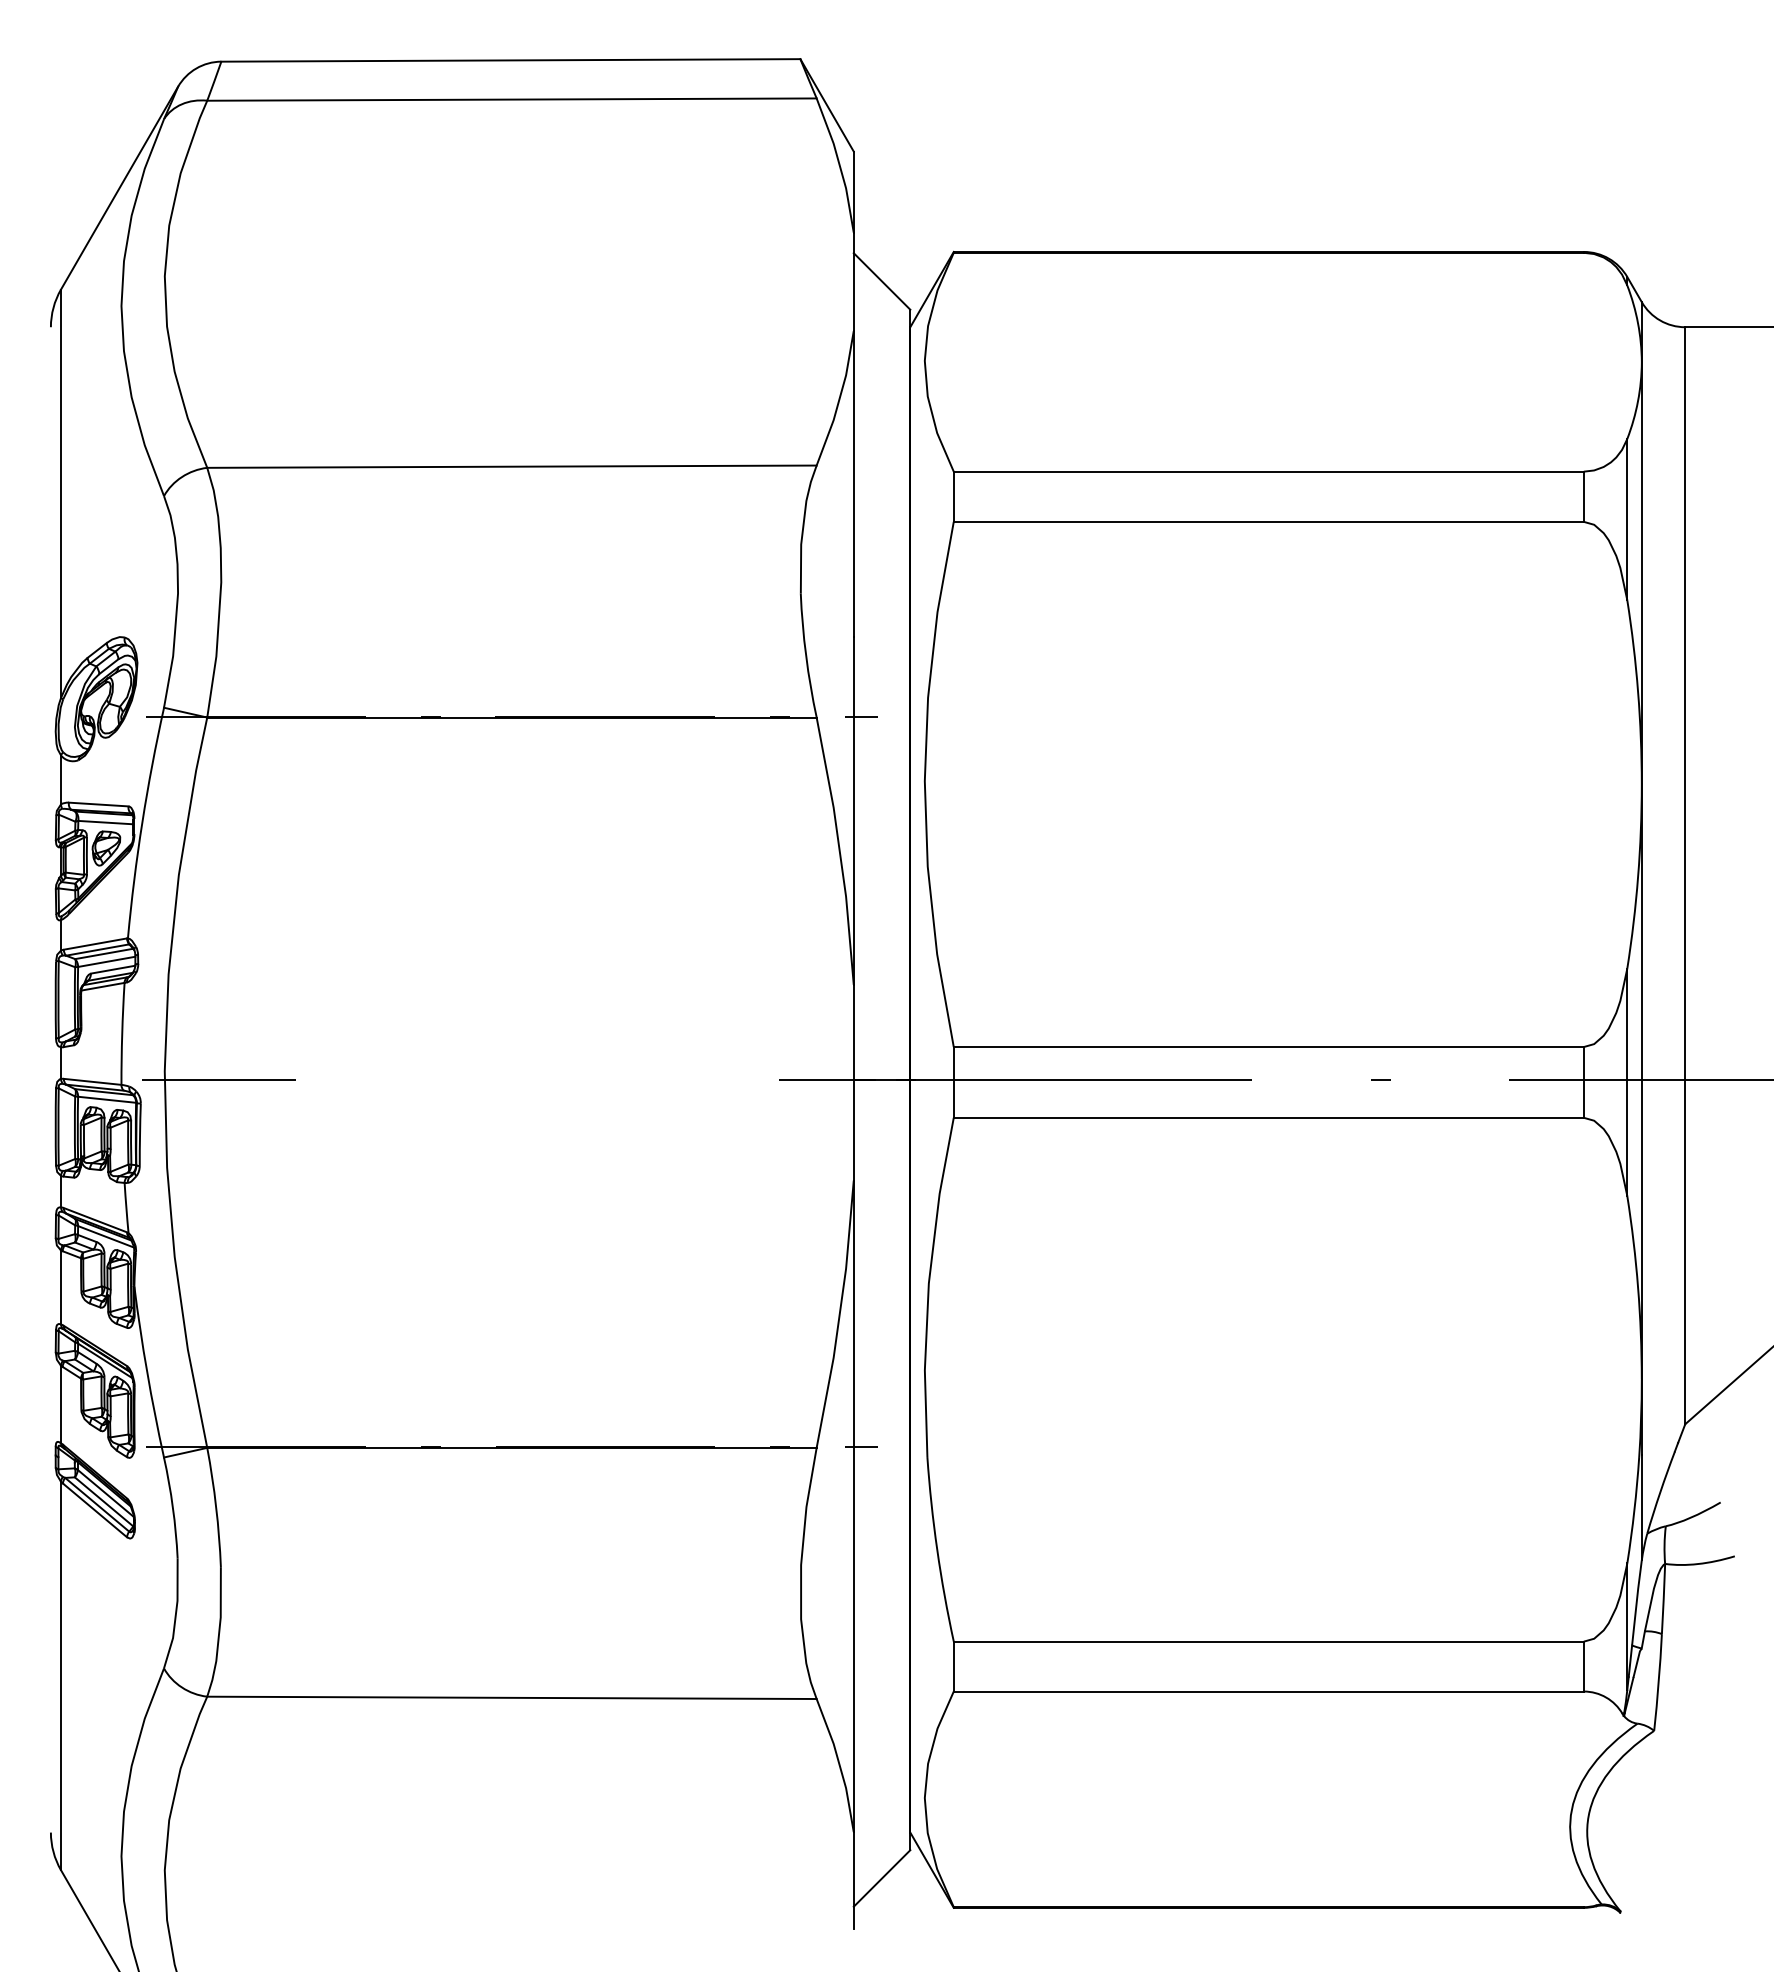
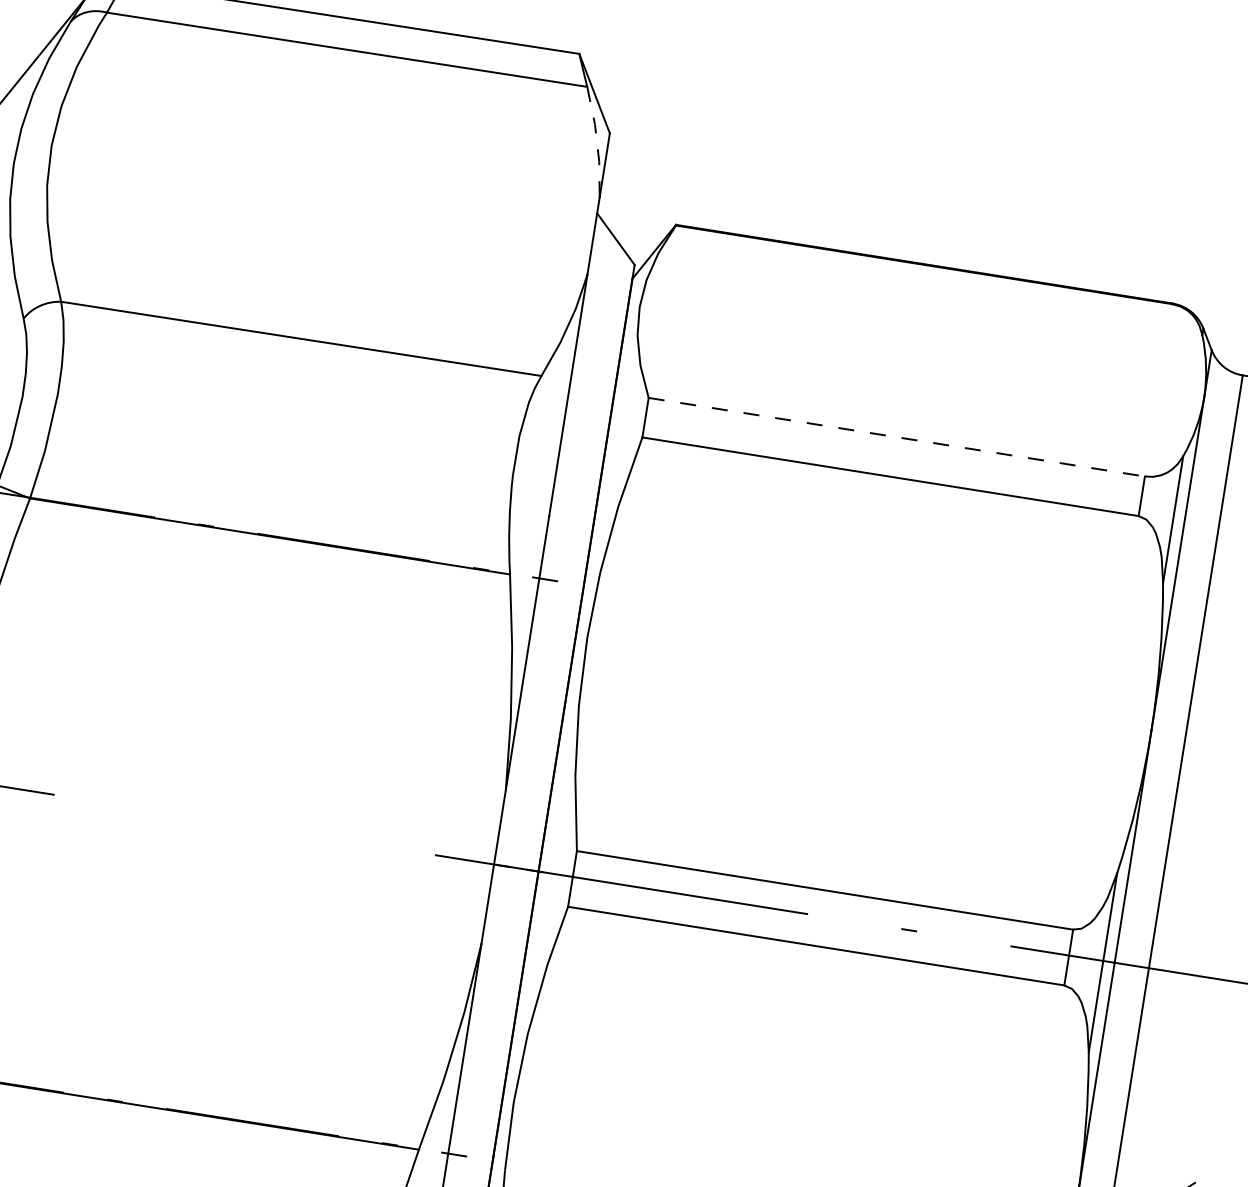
line: (839, 164) -> (596, 141), solid -> dashed
line: (1269, 471) -> (897, 437), solid -> dashed

